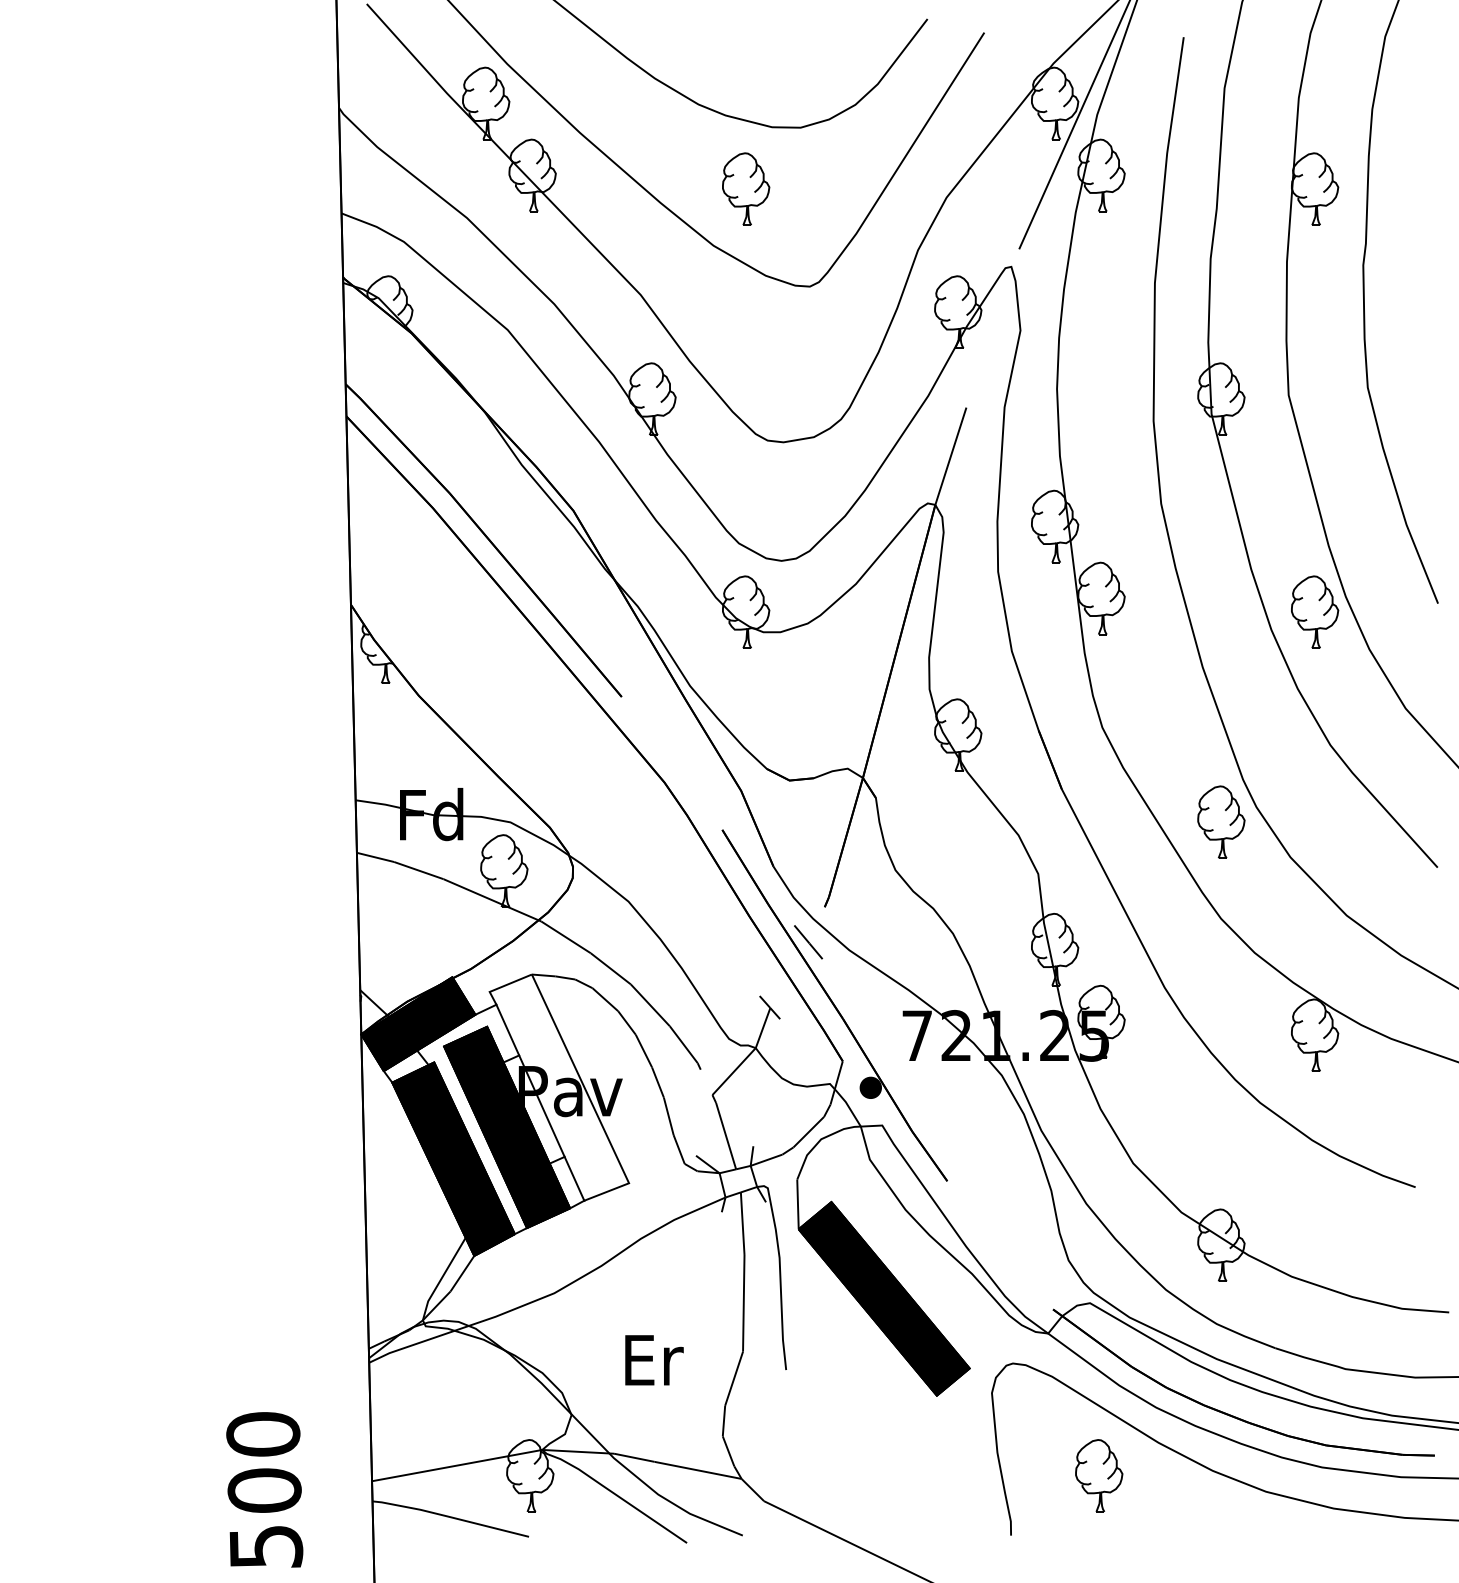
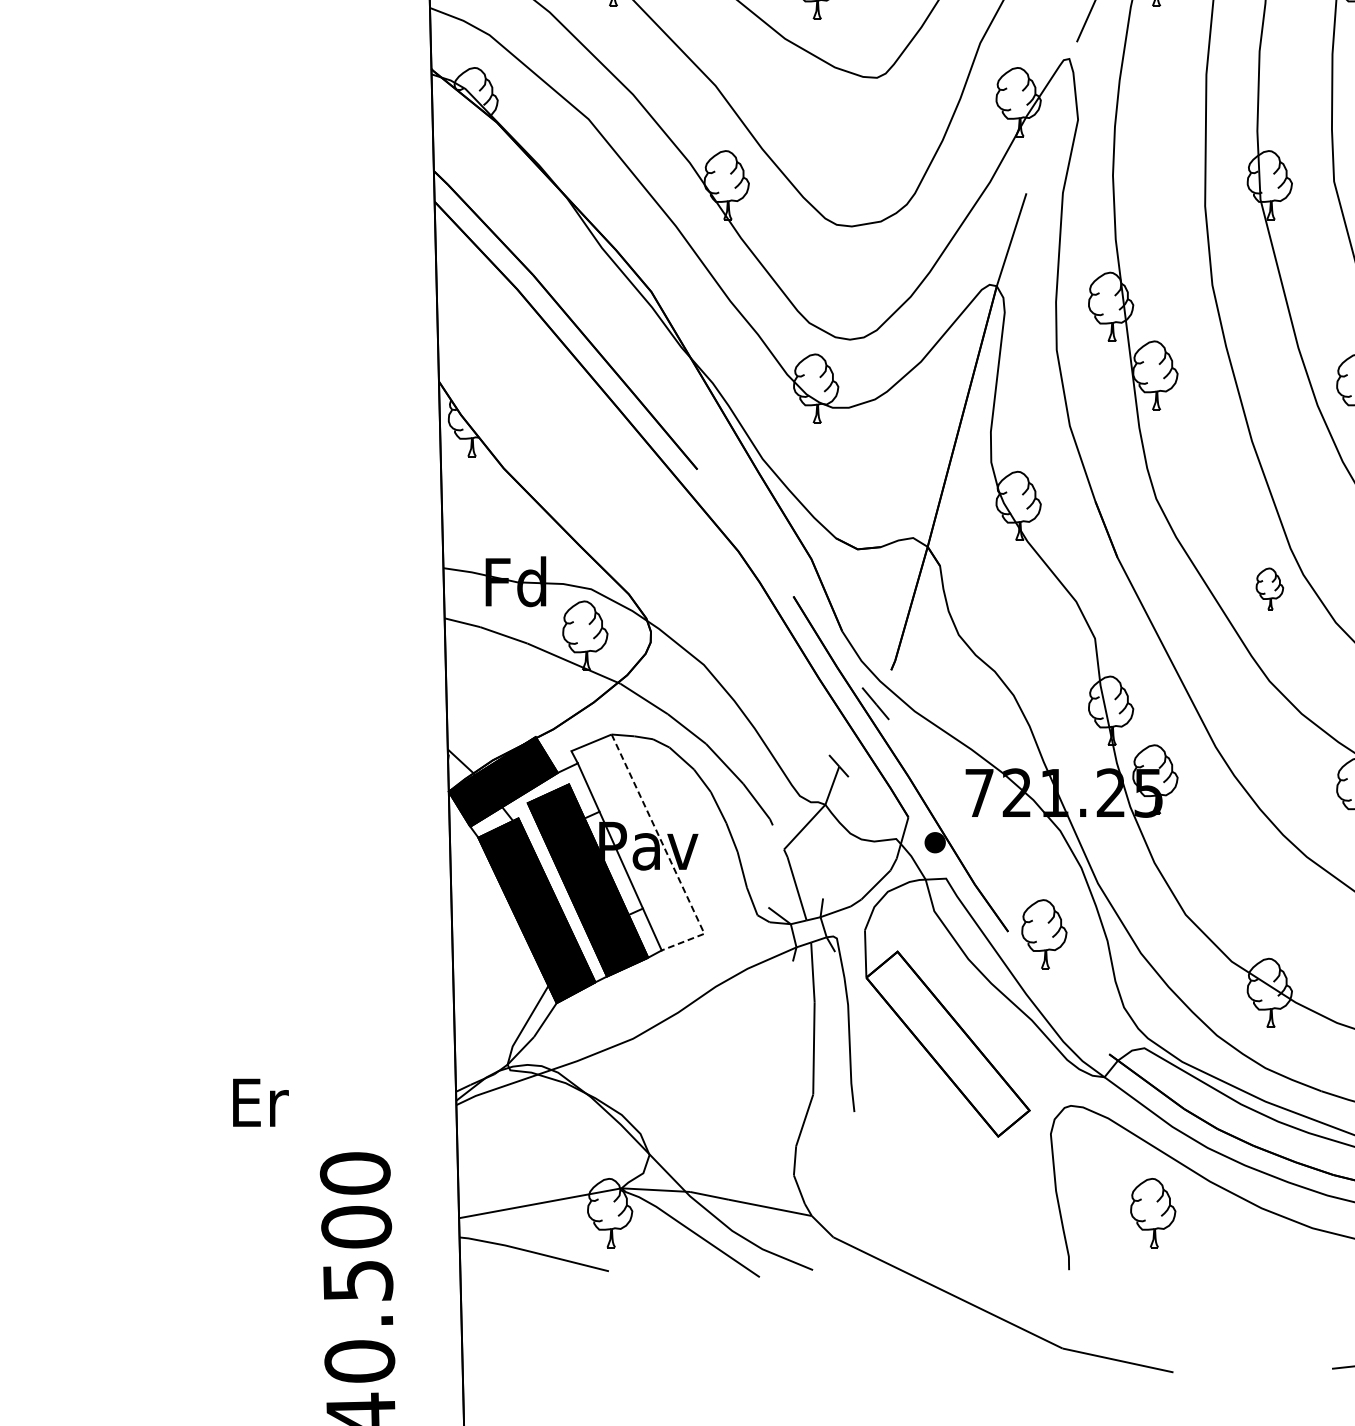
part: (1221, 821) -> (1269, 588), size x0.6
line: (591, 1101) -> (668, 855), solid -> dashed
part: (985, 1183) -> (1044, 933), added
fill: (883, 1298) -> (947, 1043), removed
text: (654, 1360) -> (260, 1102), moved

